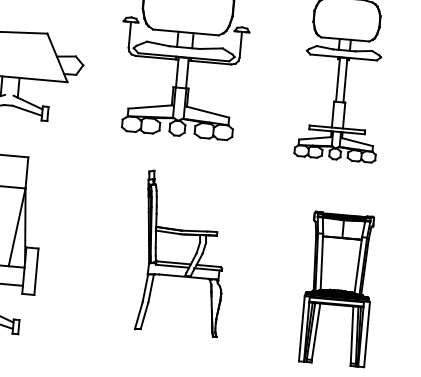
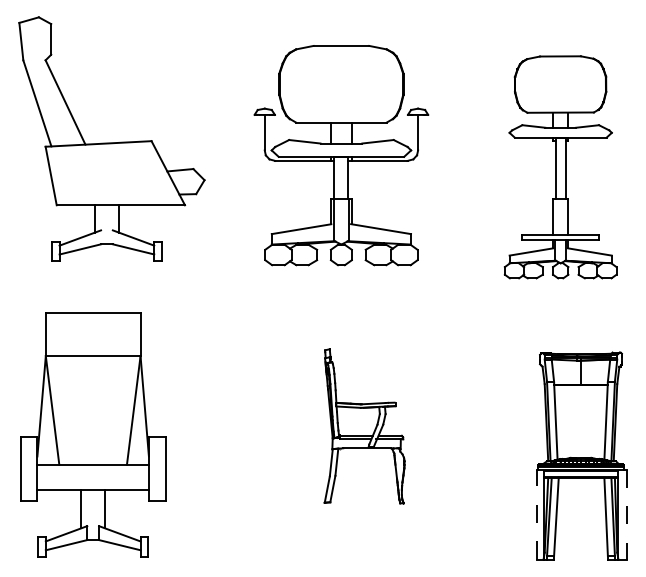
part: (183, 253) -> (364, 426), size x0.7
line: (301, 328) -> (536, 514), solid -> dashed
line: (366, 335) -> (626, 515), solid -> dashed

